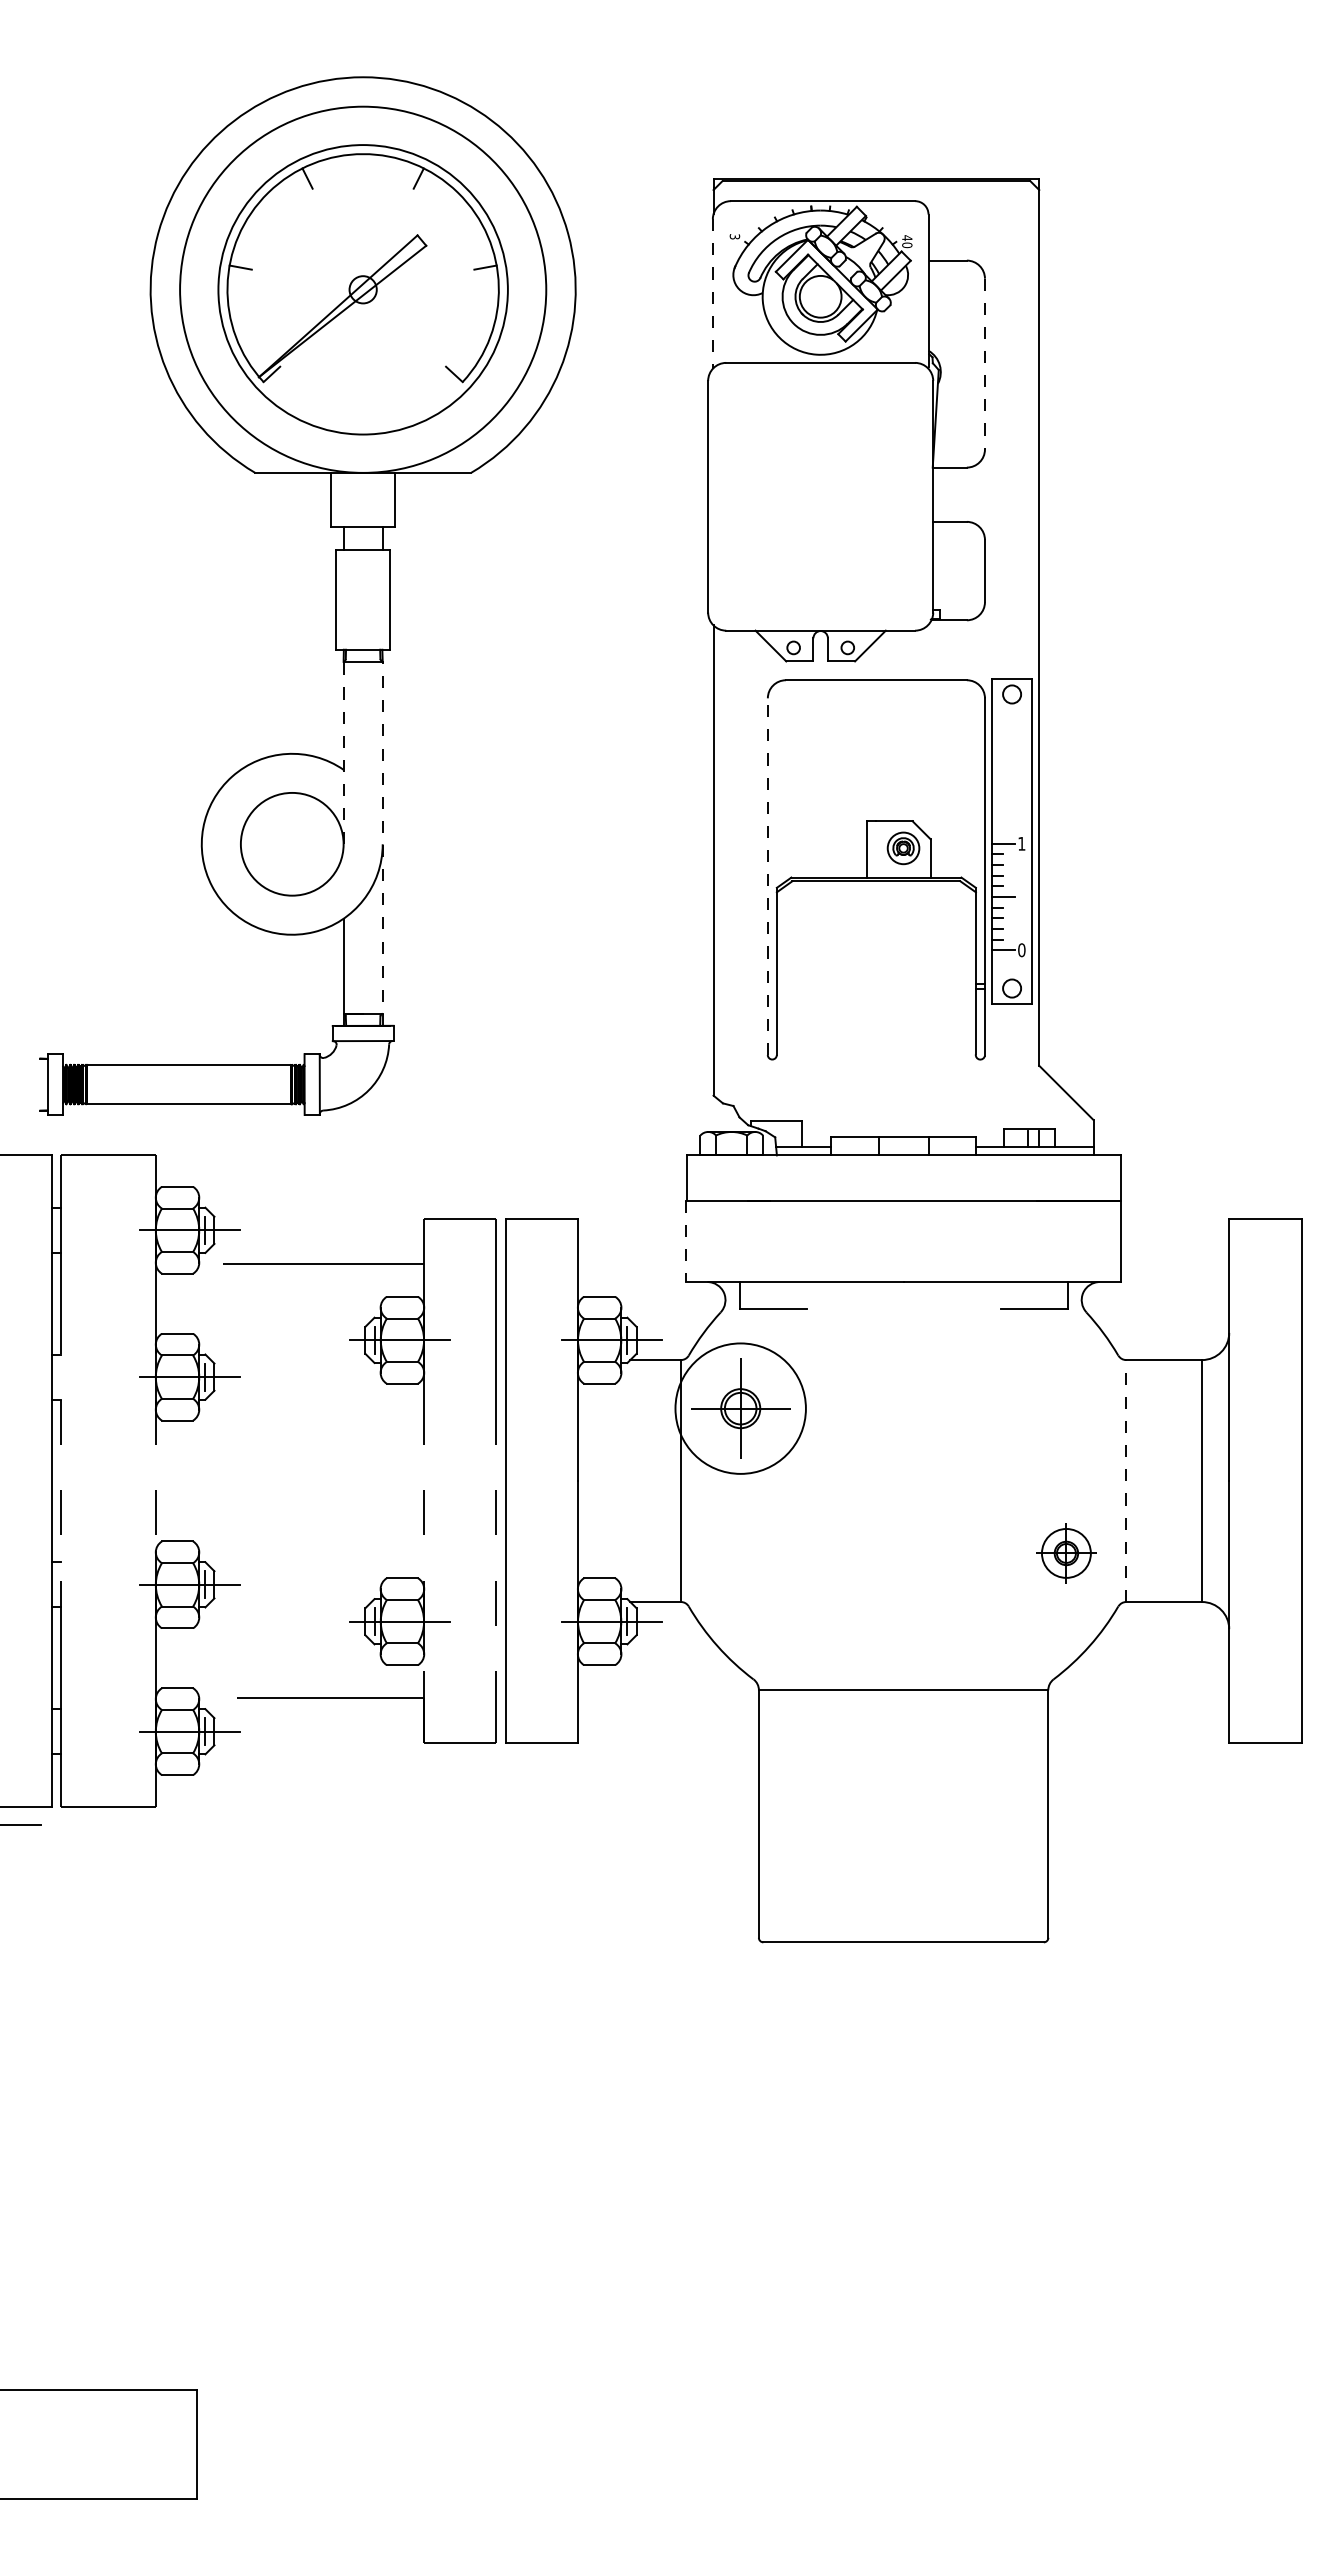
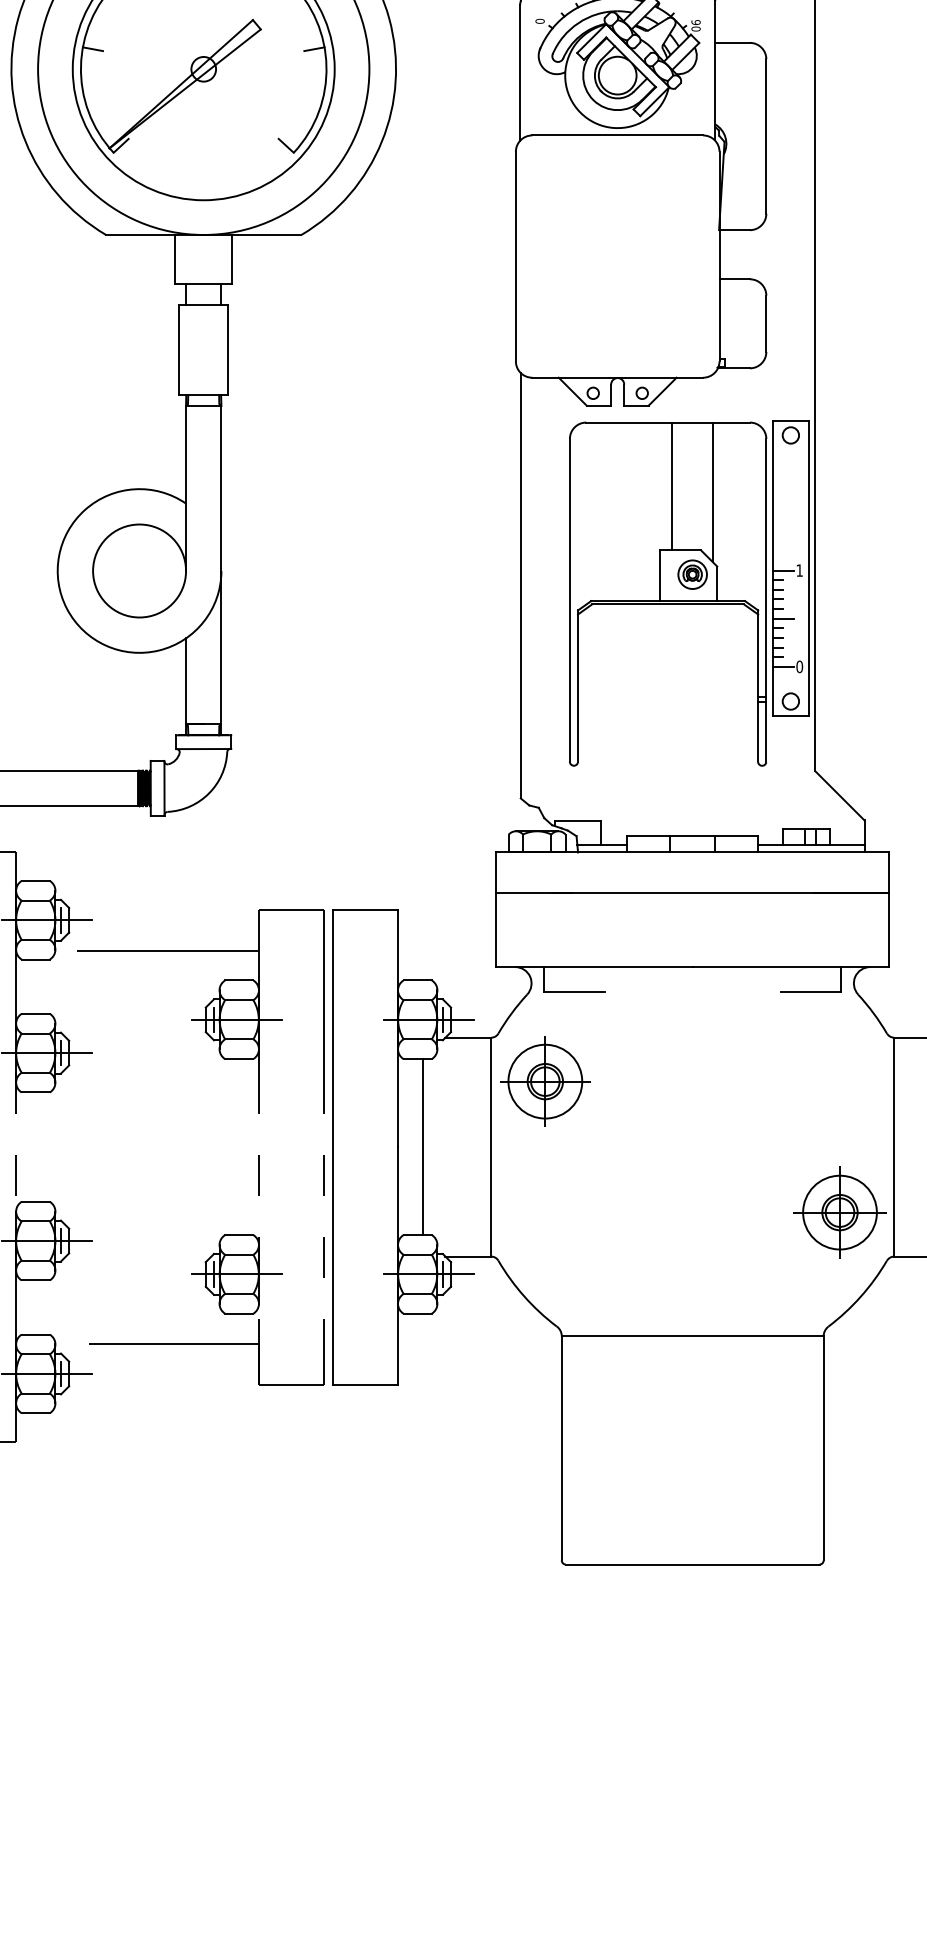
text: (734, 236) -> (539, 21), 3 -> 0
text: (907, 237) -> (696, 21), 40 -> 90
line: (712, 294) -> (519, 73), dashed -> solid
line: (984, 364) -> (765, 136), dashed -> solid
line: (880, 750) -> (671, 486), added
line: (343, 752) -> (185, 487), dashed -> solid
line: (926, 757) -> (713, 492), added
line: (382, 843) -> (221, 570), dashed -> solid
line: (767, 876) -> (569, 600), dashed -> solid
line: (686, 1241) -> (496, 930), dashed -> solid
circle: (740, 1408) -> (545, 1081), size x0.62
line: (605, 1480) -> (423, 1146), added
line: (1126, 1481) -> (894, 1147), dashed -> solid
part: (1066, 1553) -> (840, 1212), size x1.67

